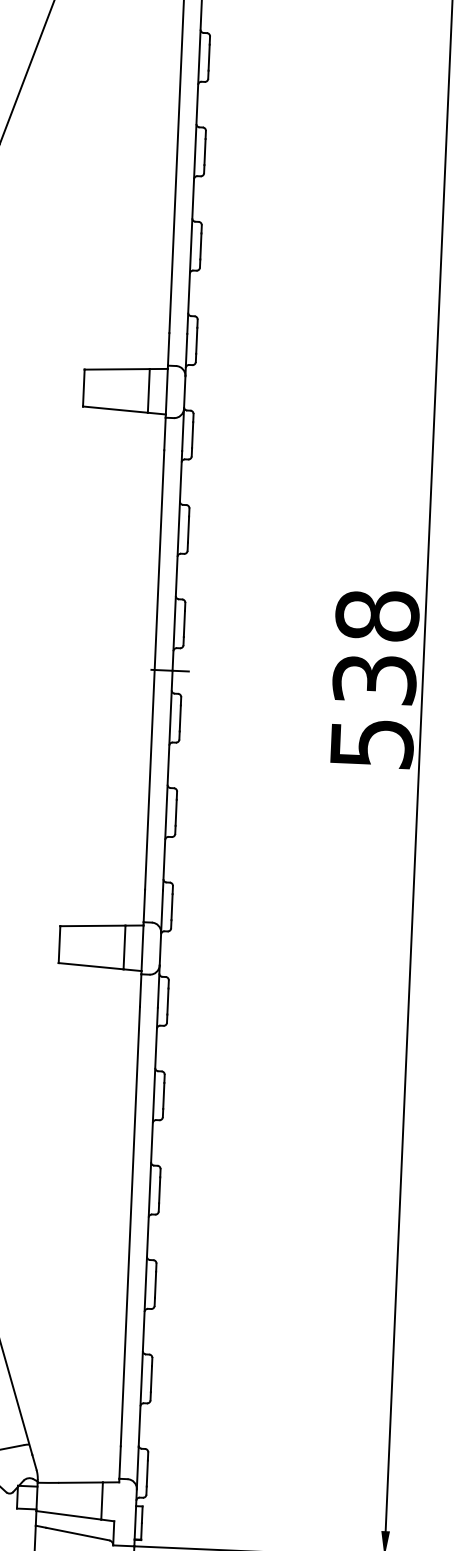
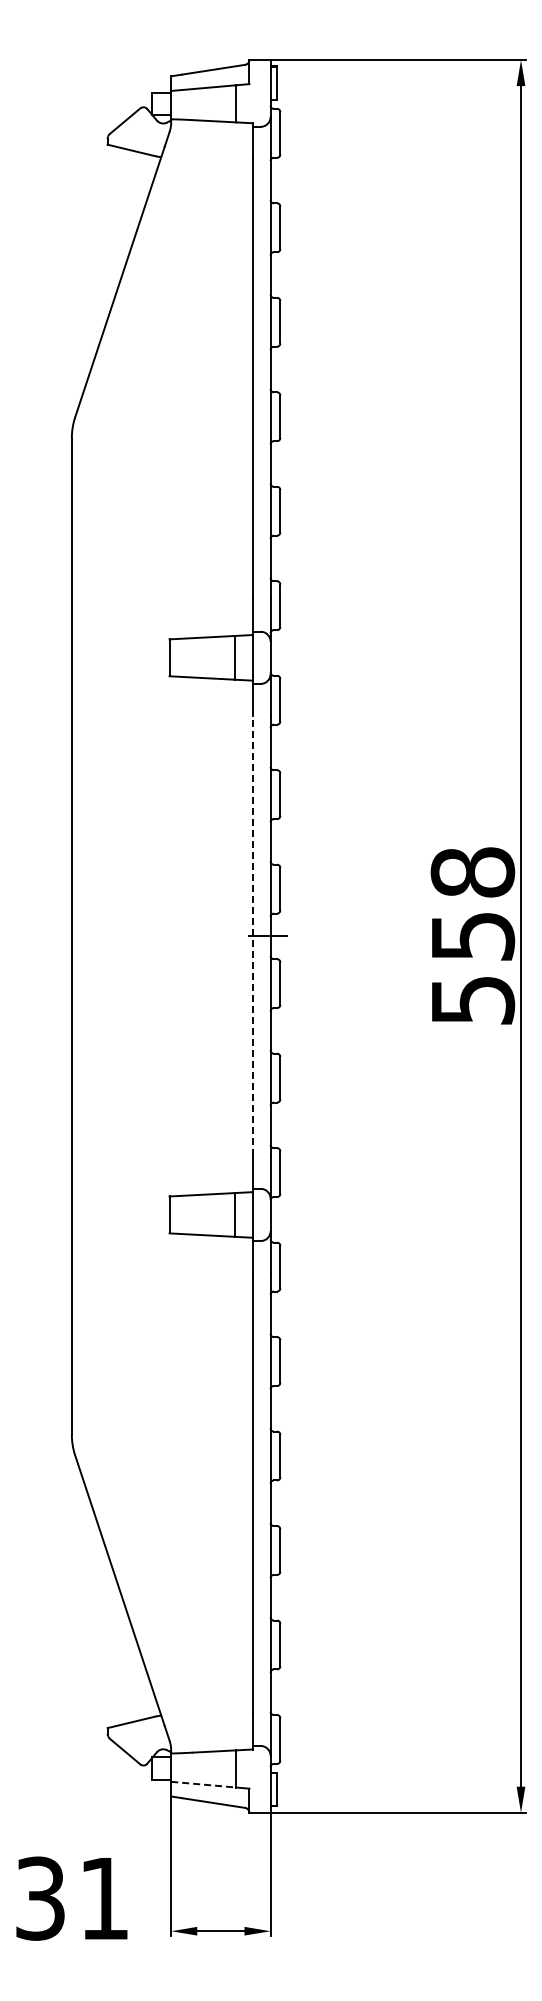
line: (154, 670) -> (252, 936), solid -> dashed
text: (374, 679) -> (472, 936), 538 -> 558
line: (68, 1515) -> (203, 1784), solid -> dashed

